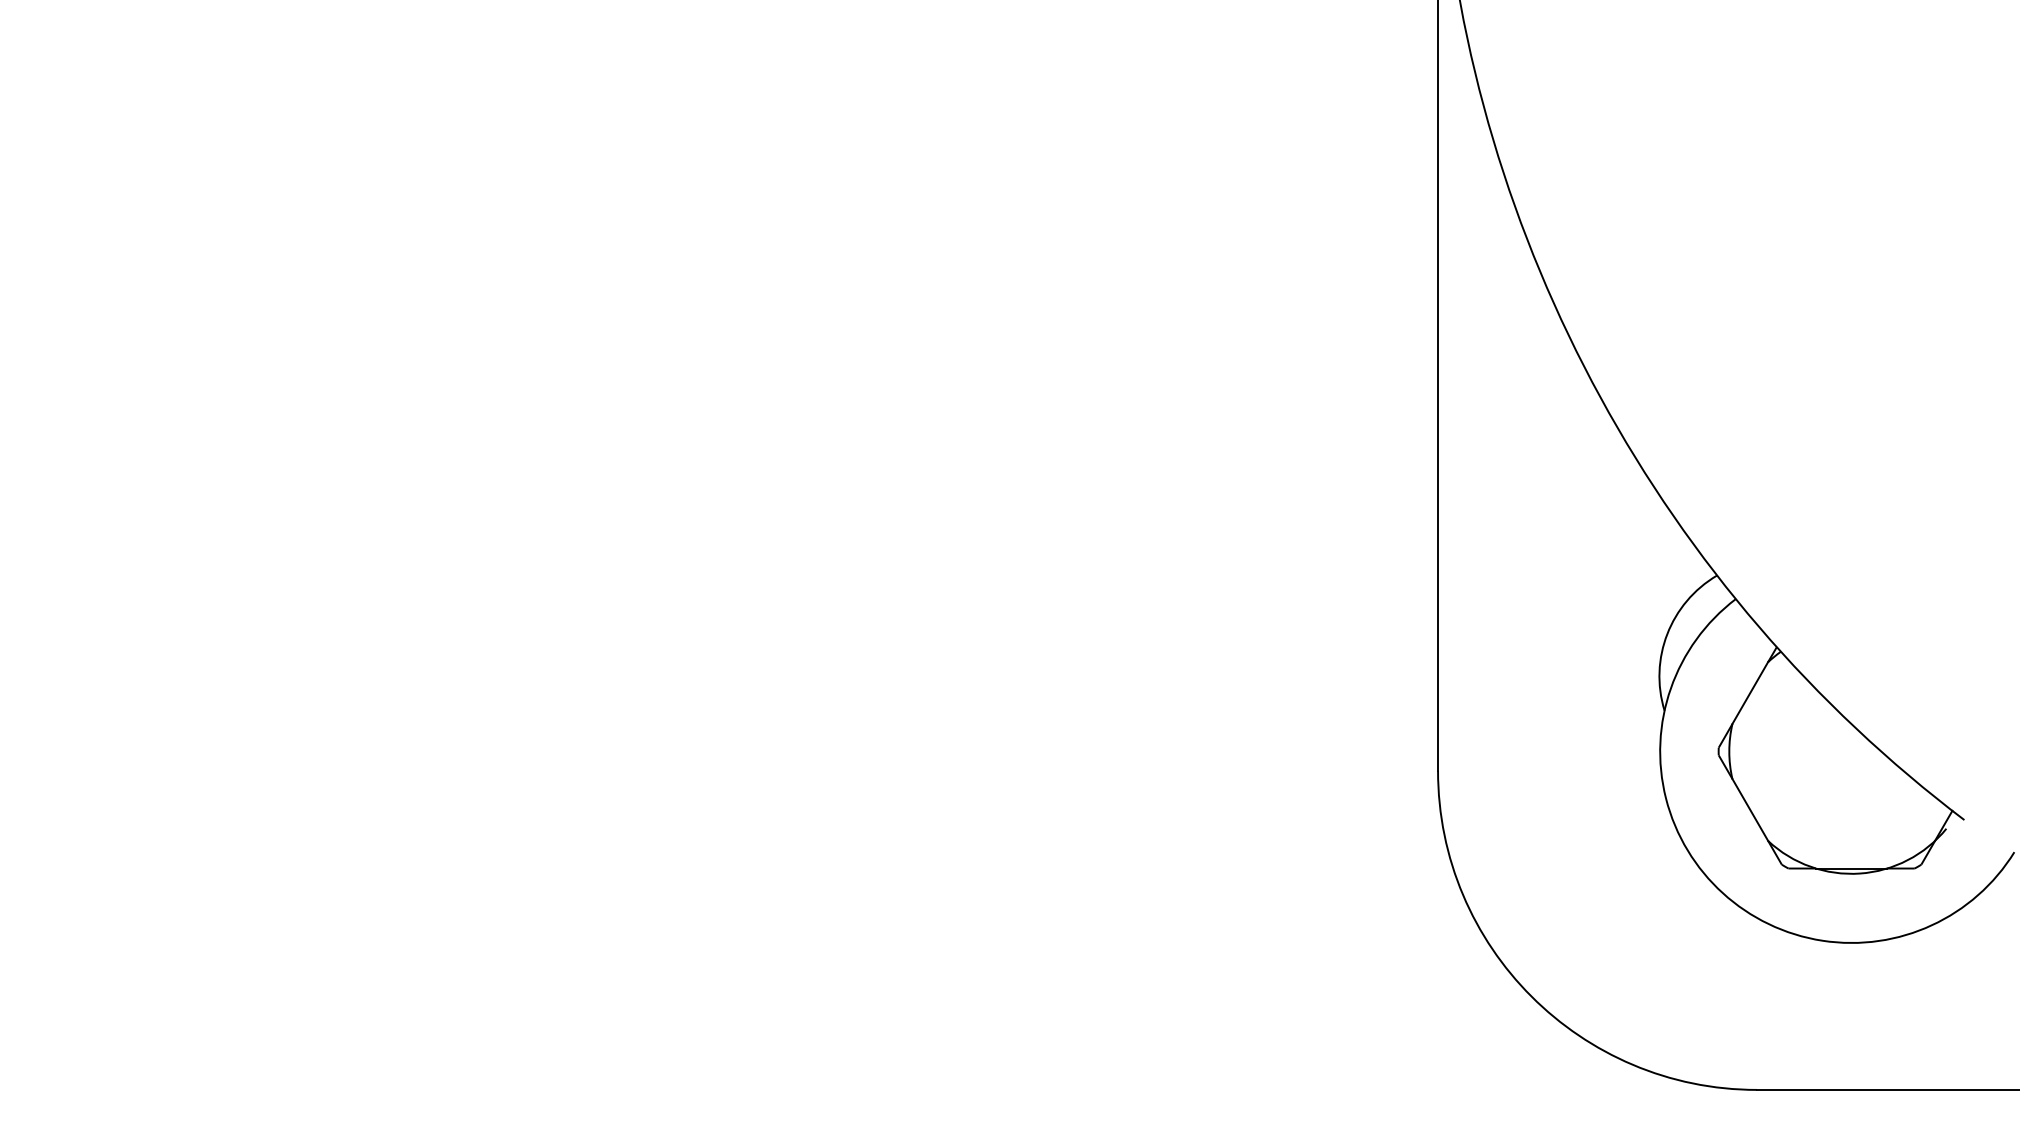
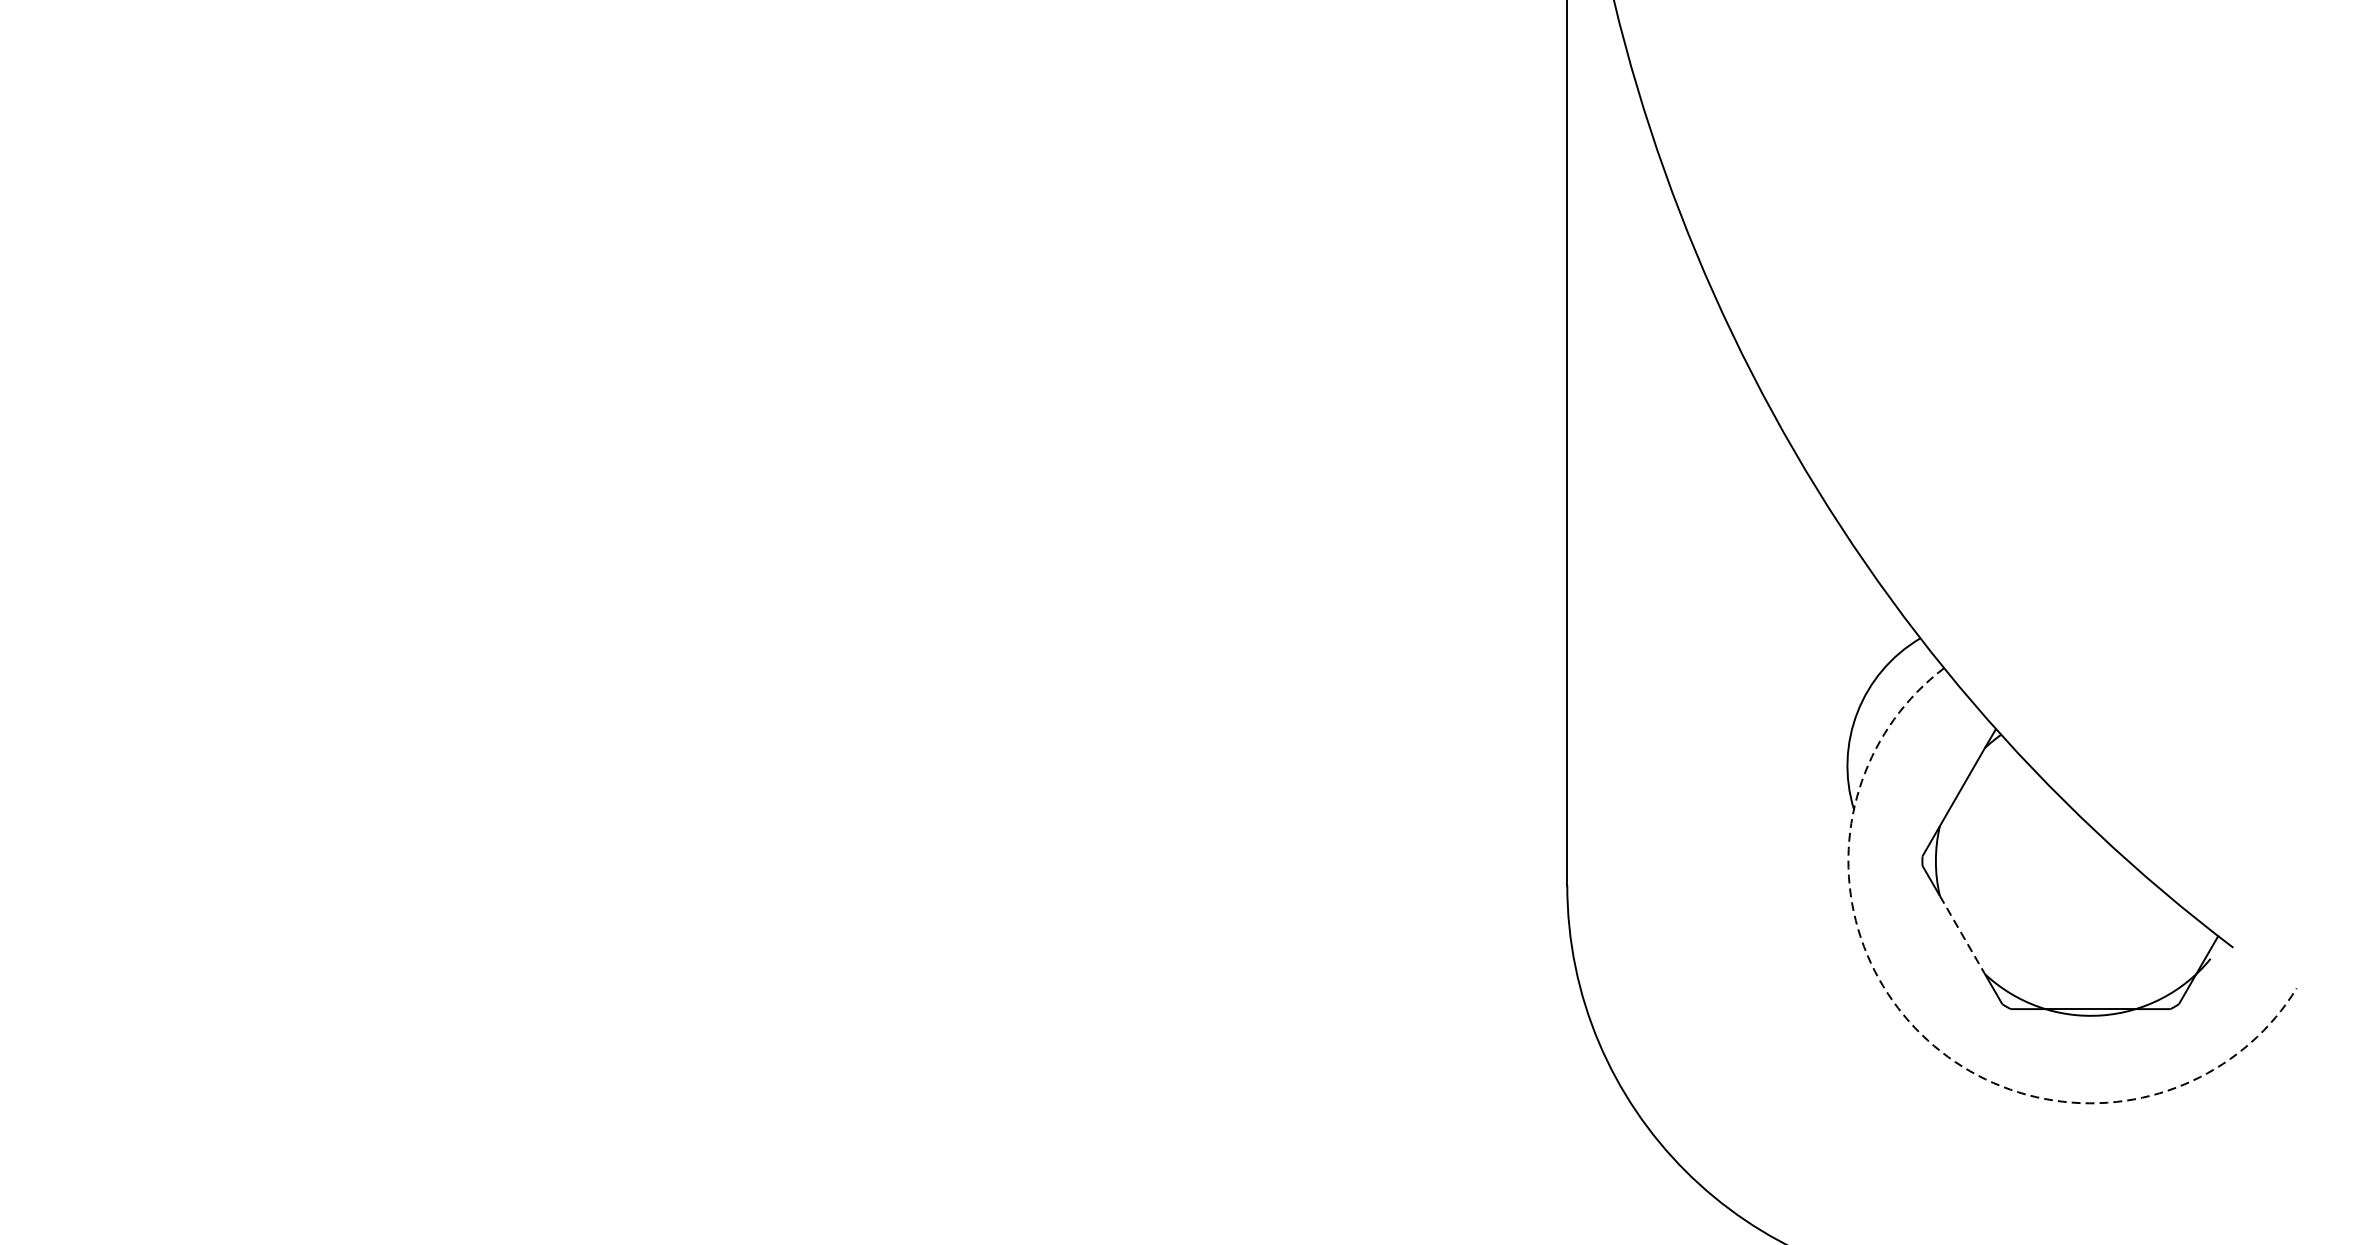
line: (1750, 809) -> (1962, 934), solid -> dashed
arc: (1722, 893) -> (1927, 1040), solid -> dashed

